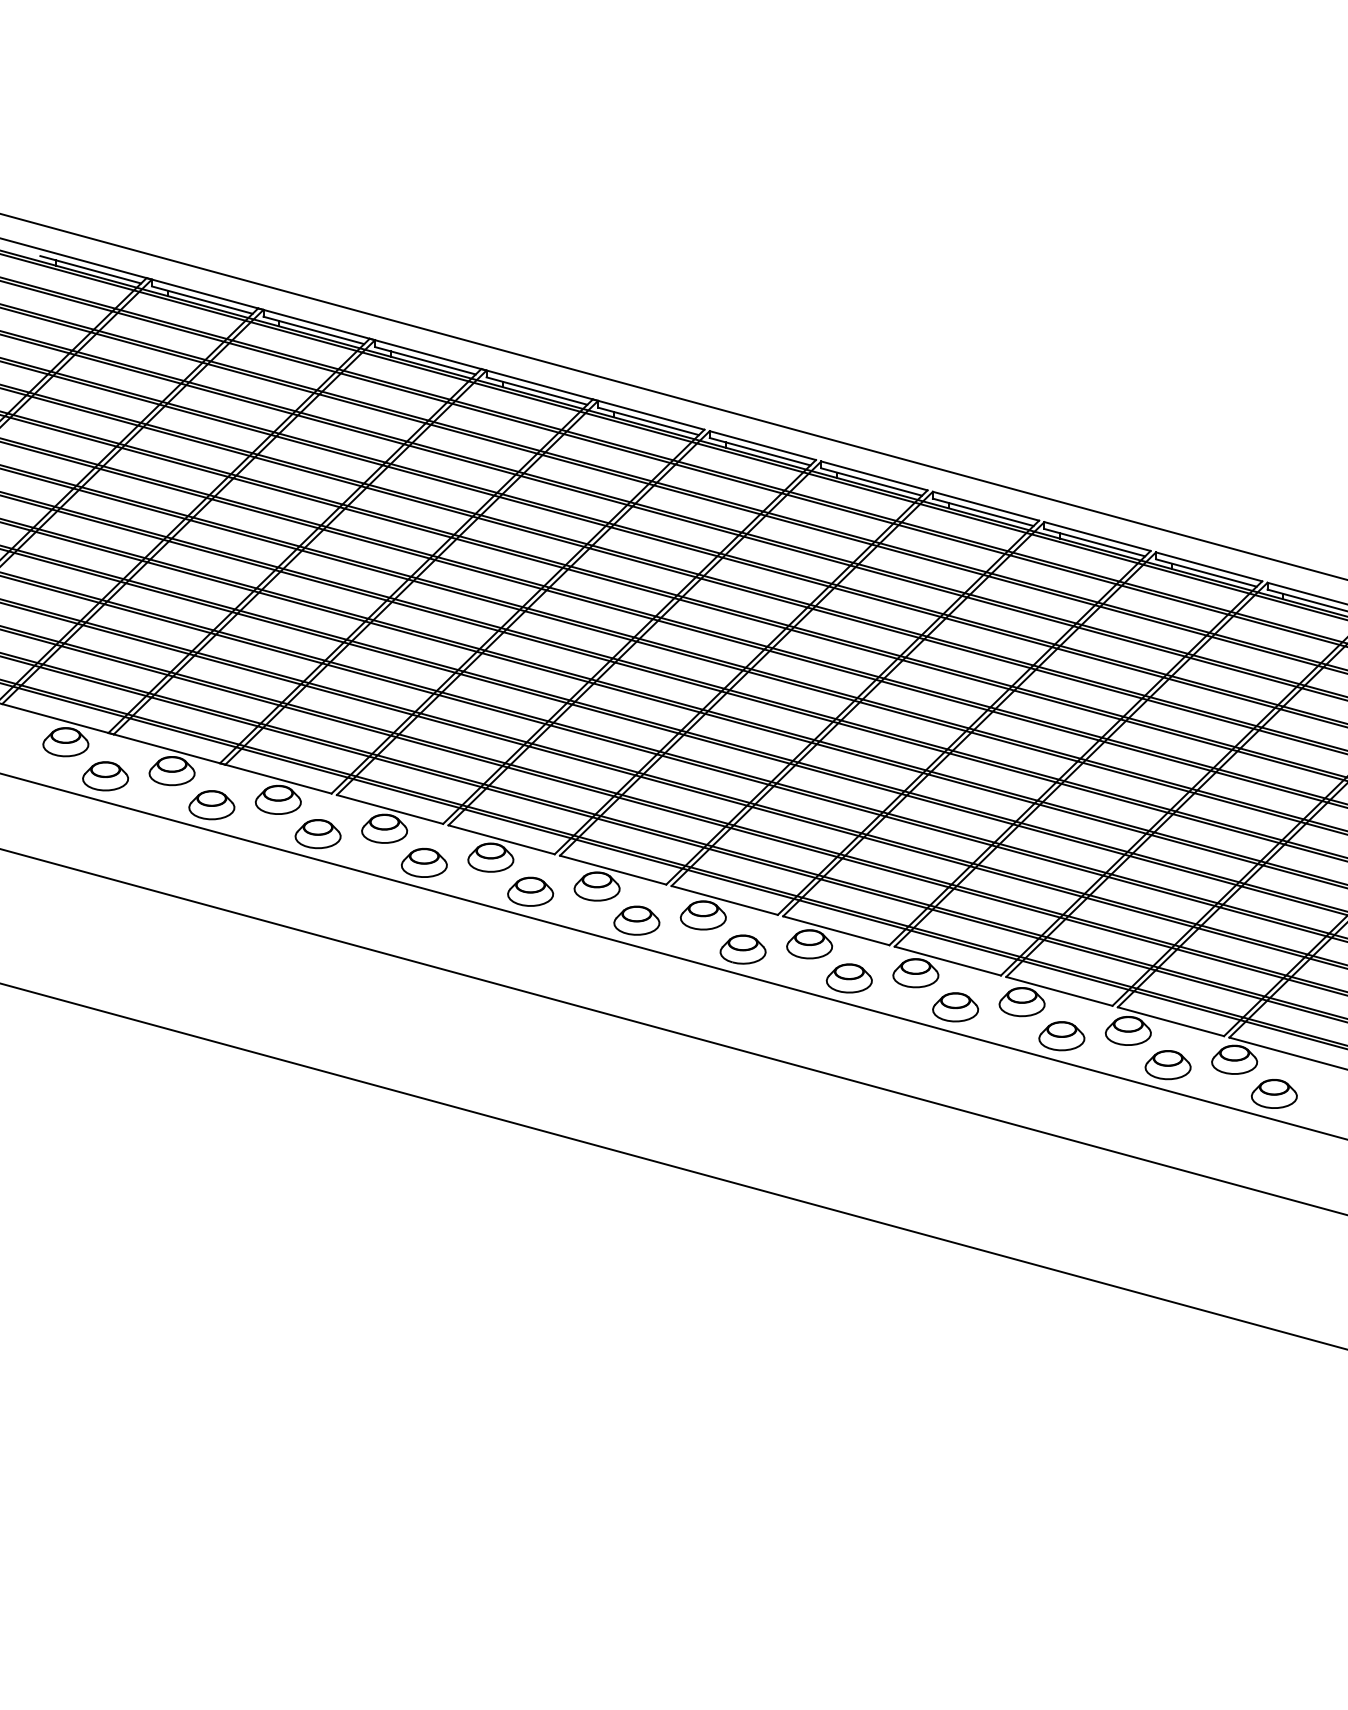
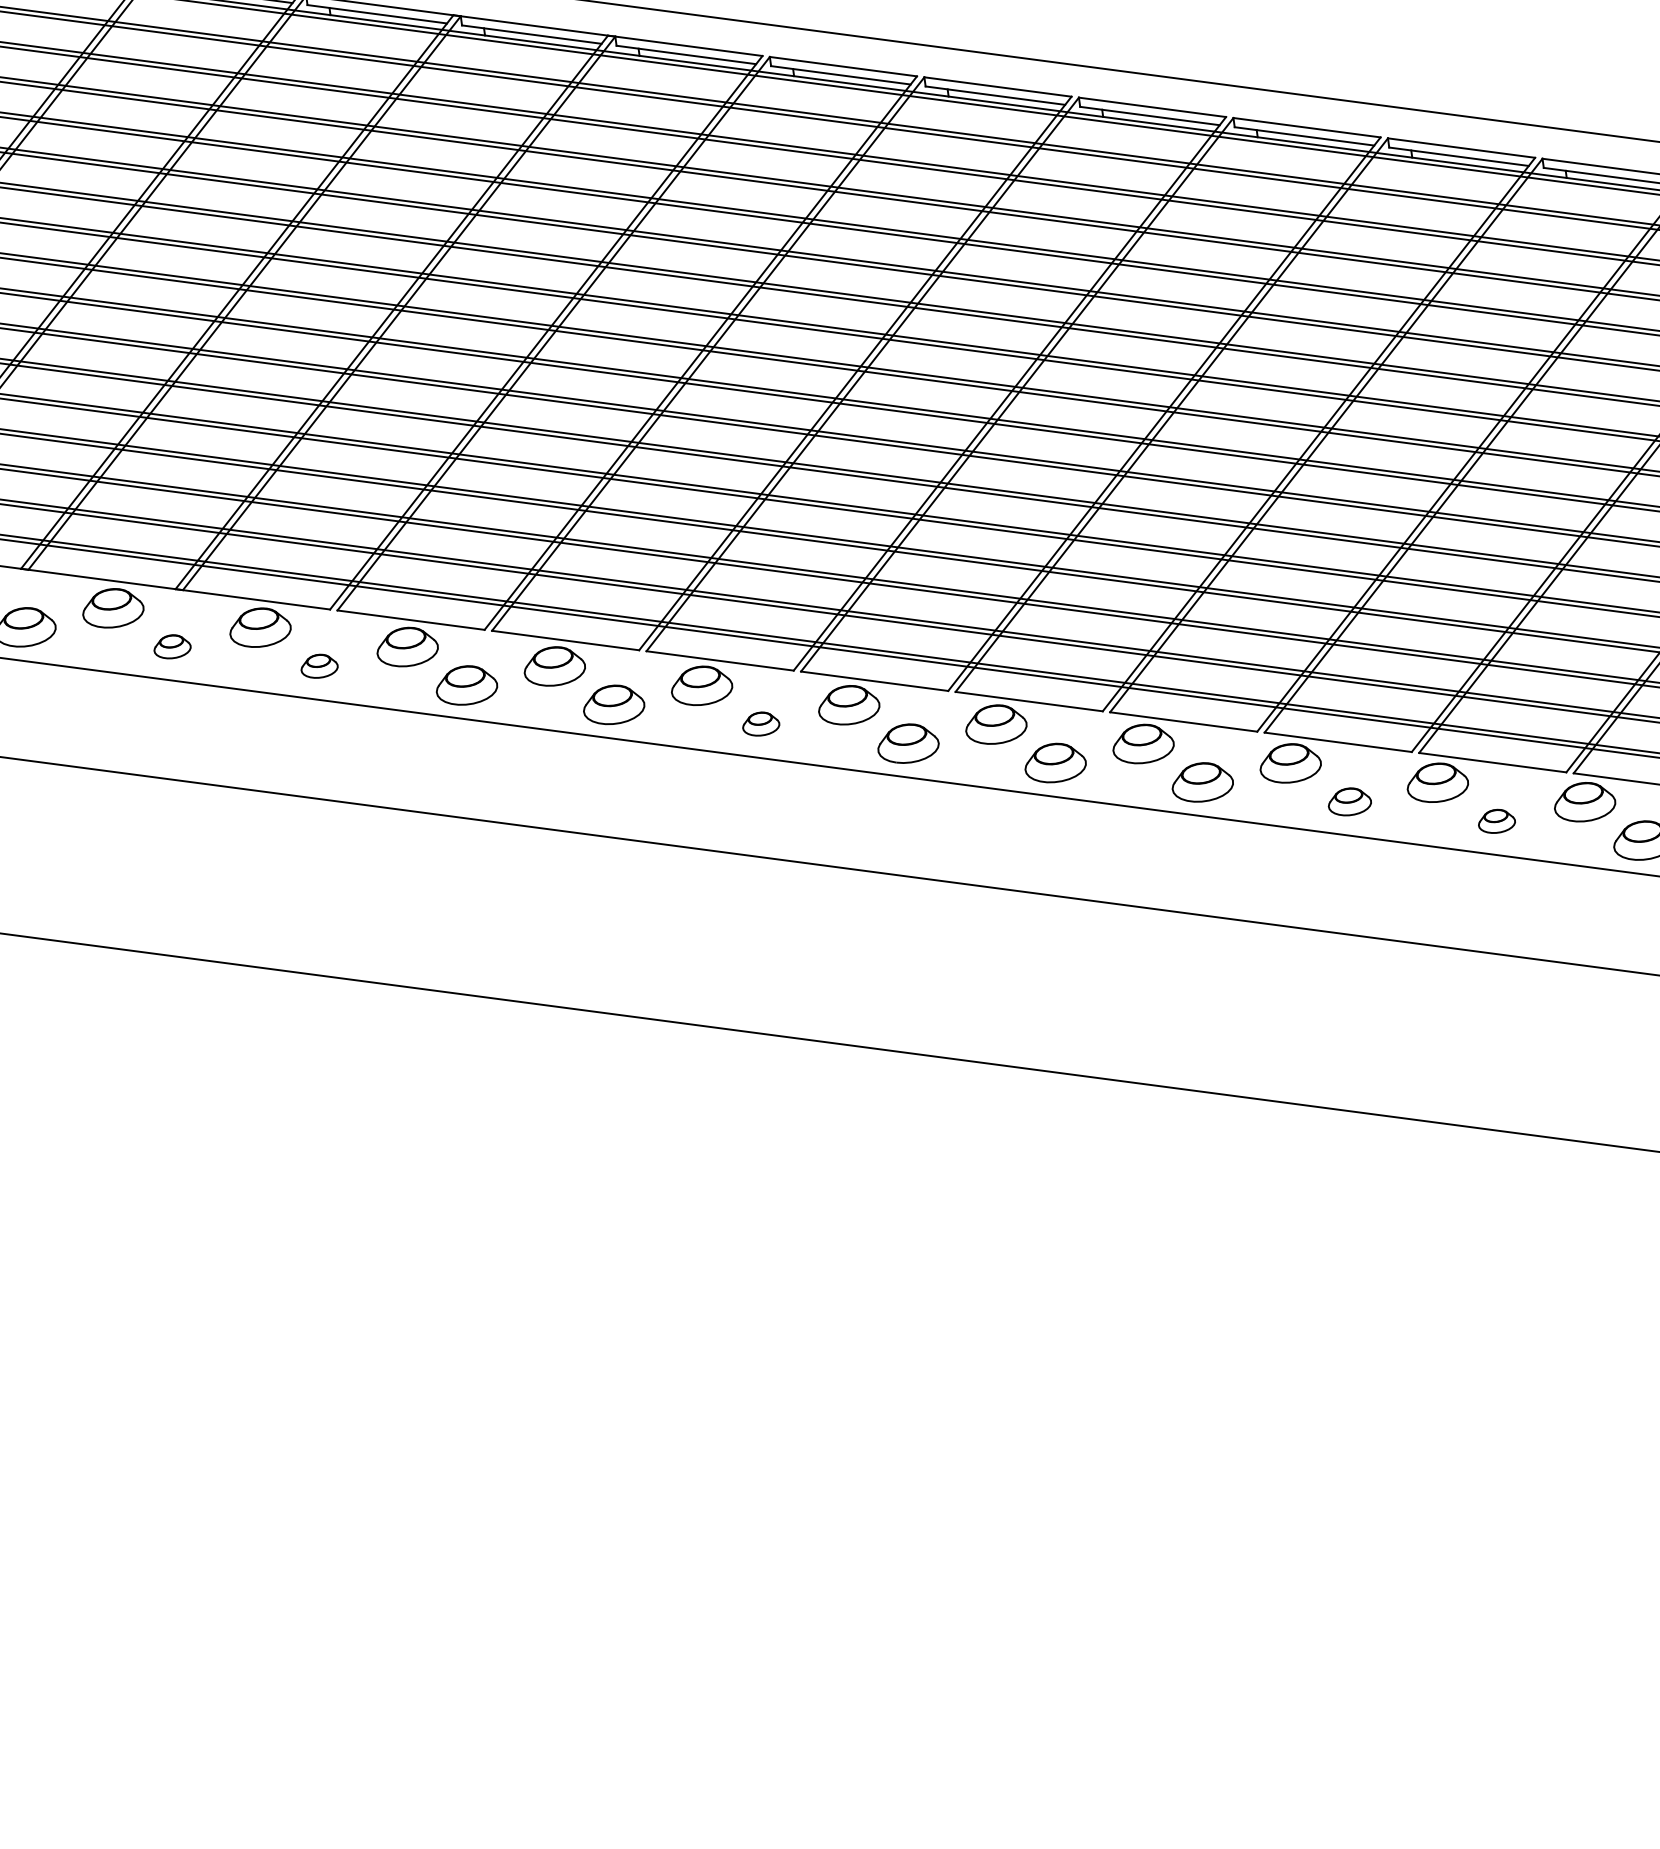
part: (211, 805) -> (171, 647), size x0.6
part: (317, 834) -> (318, 666), size x0.6
part: (636, 920) -> (760, 723), size x0.6
part: (1061, 1036) -> (1349, 802), size x0.7
part: (1167, 1065) -> (1496, 821), size x0.6

